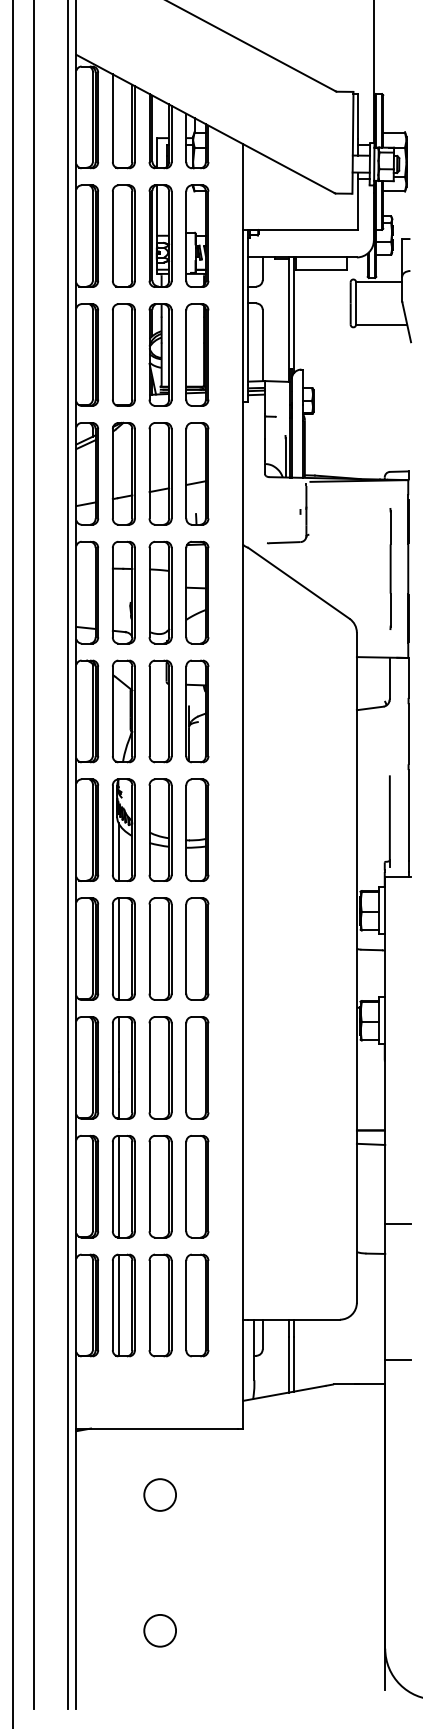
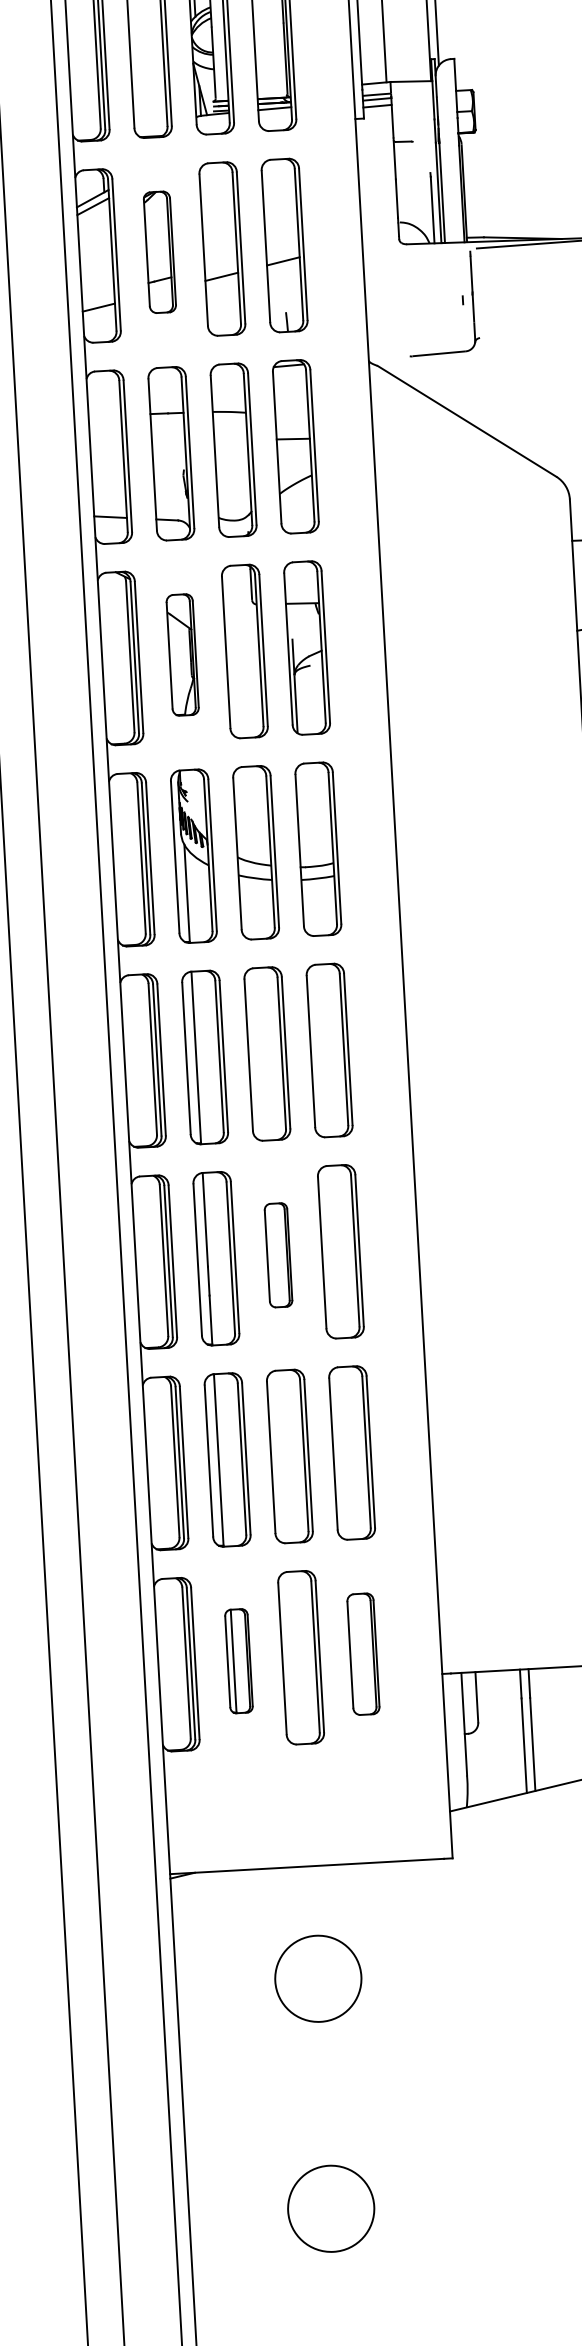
part: (123, 473) -> (159, 251), size x0.7
part: (123, 711) -> (182, 655), size x0.7
part: (160, 1067) -> (278, 1254), size x0.6
part: (123, 1305) -> (238, 1661), size x0.6
part: (197, 1305) -> (363, 1654), size x0.7
circle: (160, 1494) -> (318, 1977), size x1.6
circle: (160, 1630) -> (331, 2208), size x1.6

